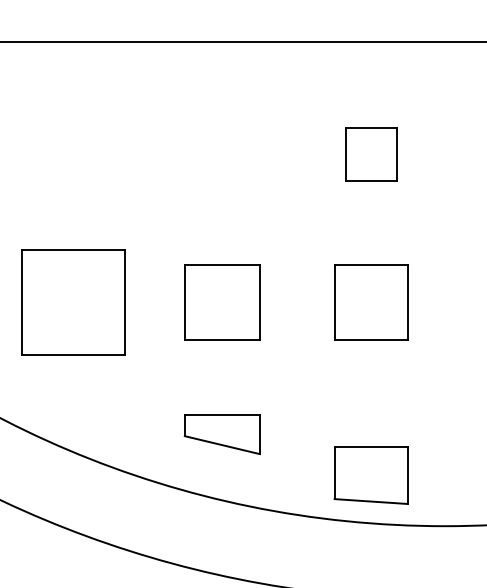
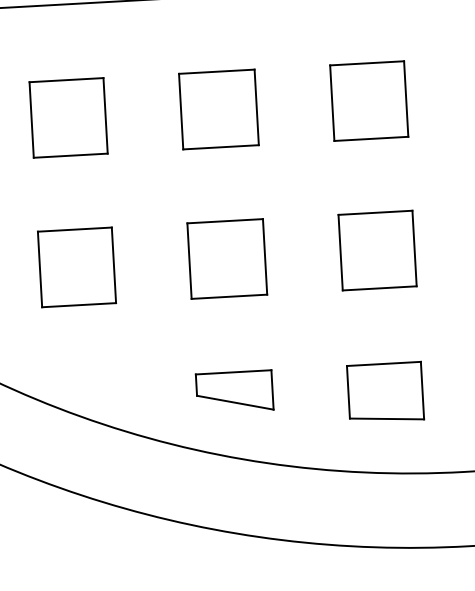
part: (73, 154) -> (68, 117), added
part: (222, 154) -> (219, 109), added
part: (371, 154) -> (369, 101), size x1.43
part: (73, 302) -> (77, 267), size x0.71
part: (370, 475) -> (384, 392), moved

